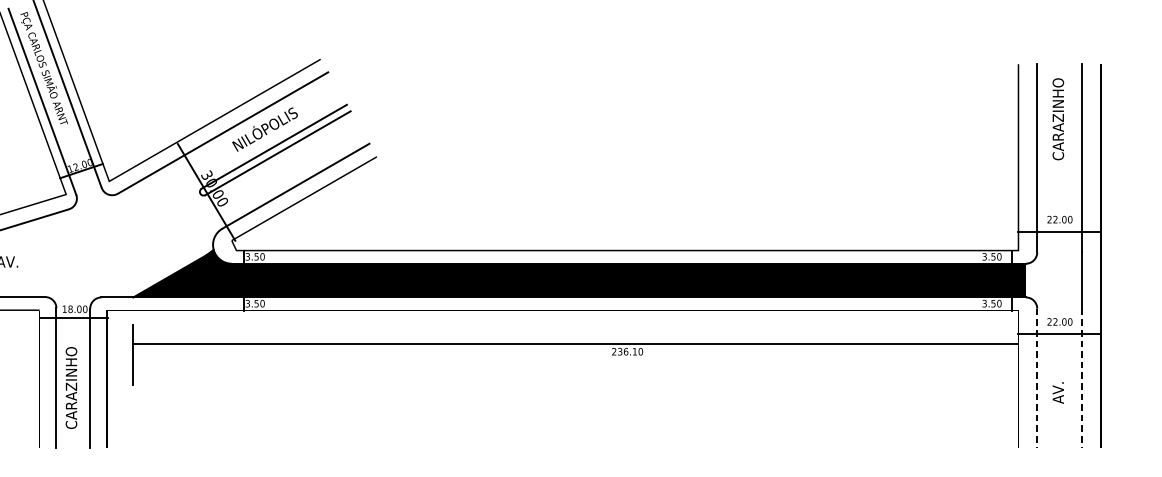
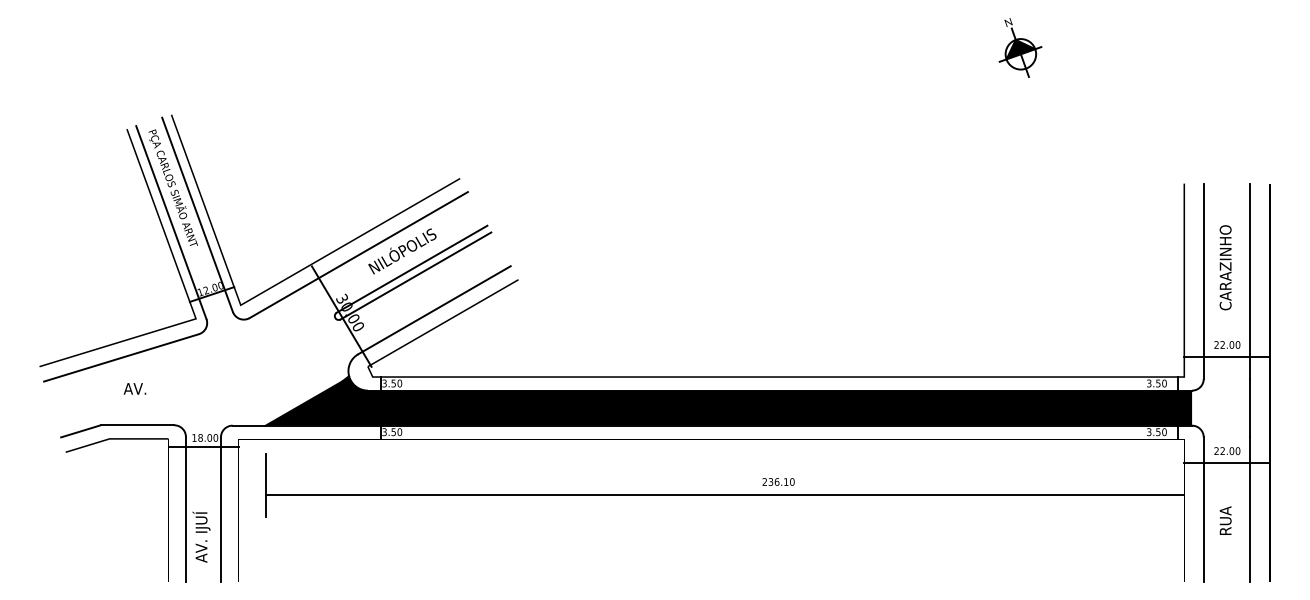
text: (1058, 119) -> (1225, 267), moved
line: (575, 343) -> (724, 494), moved
line: (1036, 379) -> (1203, 510), dashed -> solid
line: (1082, 379) -> (1250, 510), dashed -> solid
text: (71, 387) -> (201, 519), CARAZINHO -> AV. IJUÍ
text: (1058, 389) -> (1225, 521), AV. -> RUA

